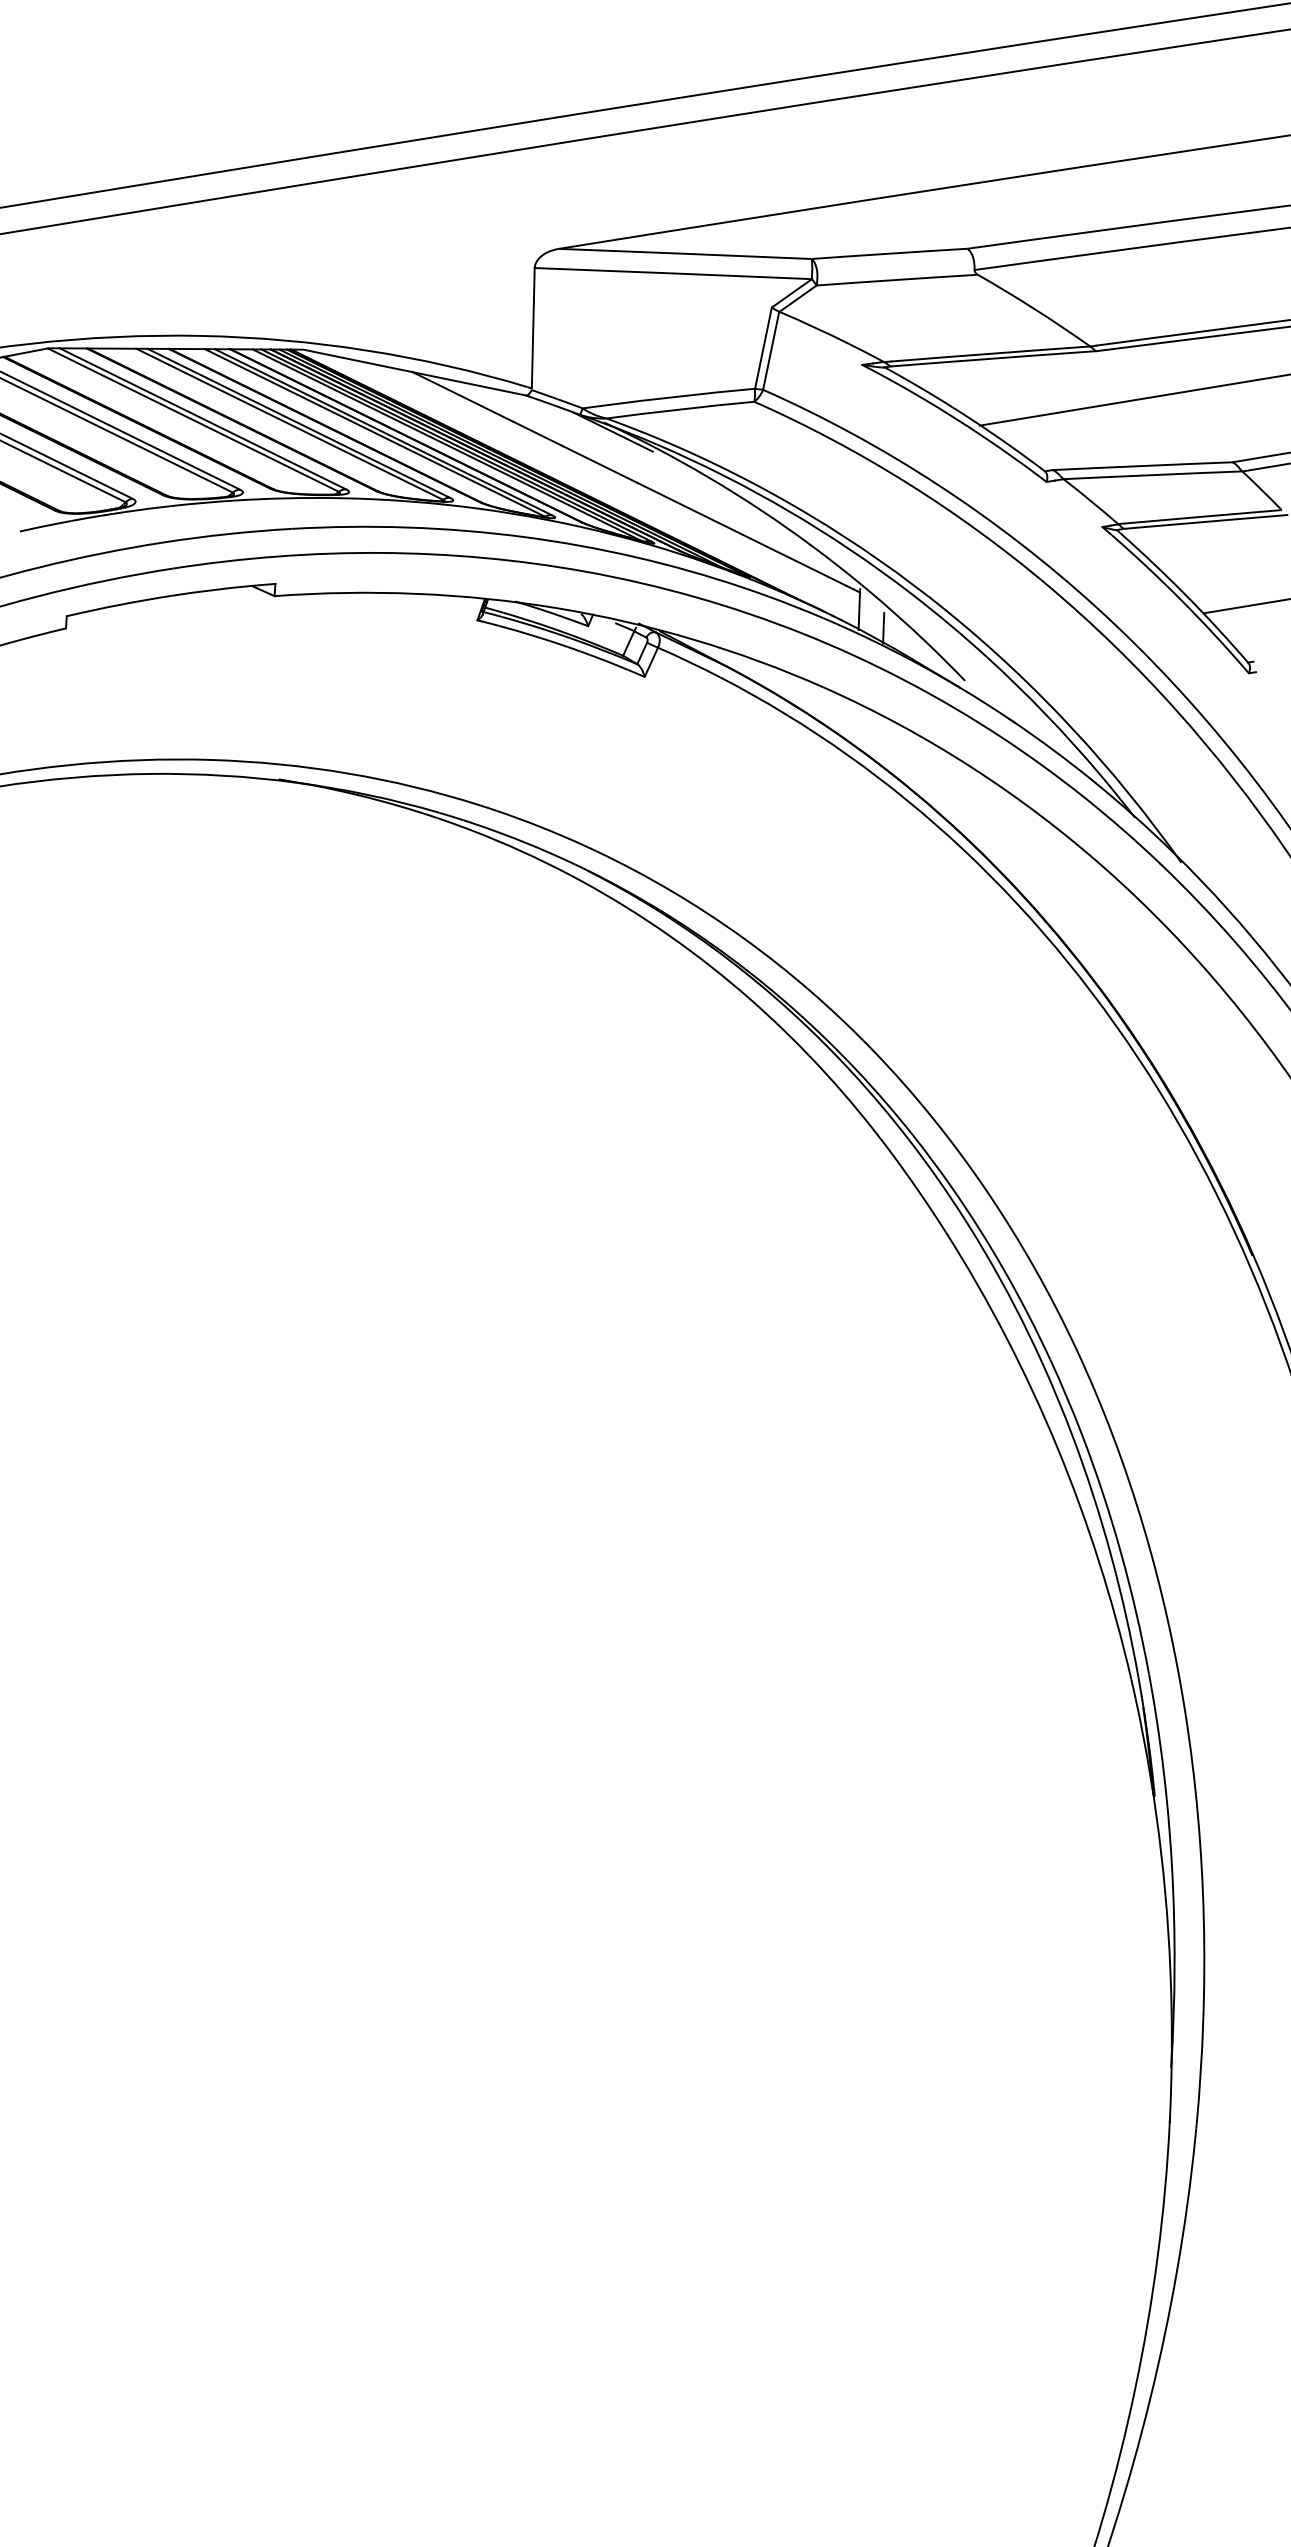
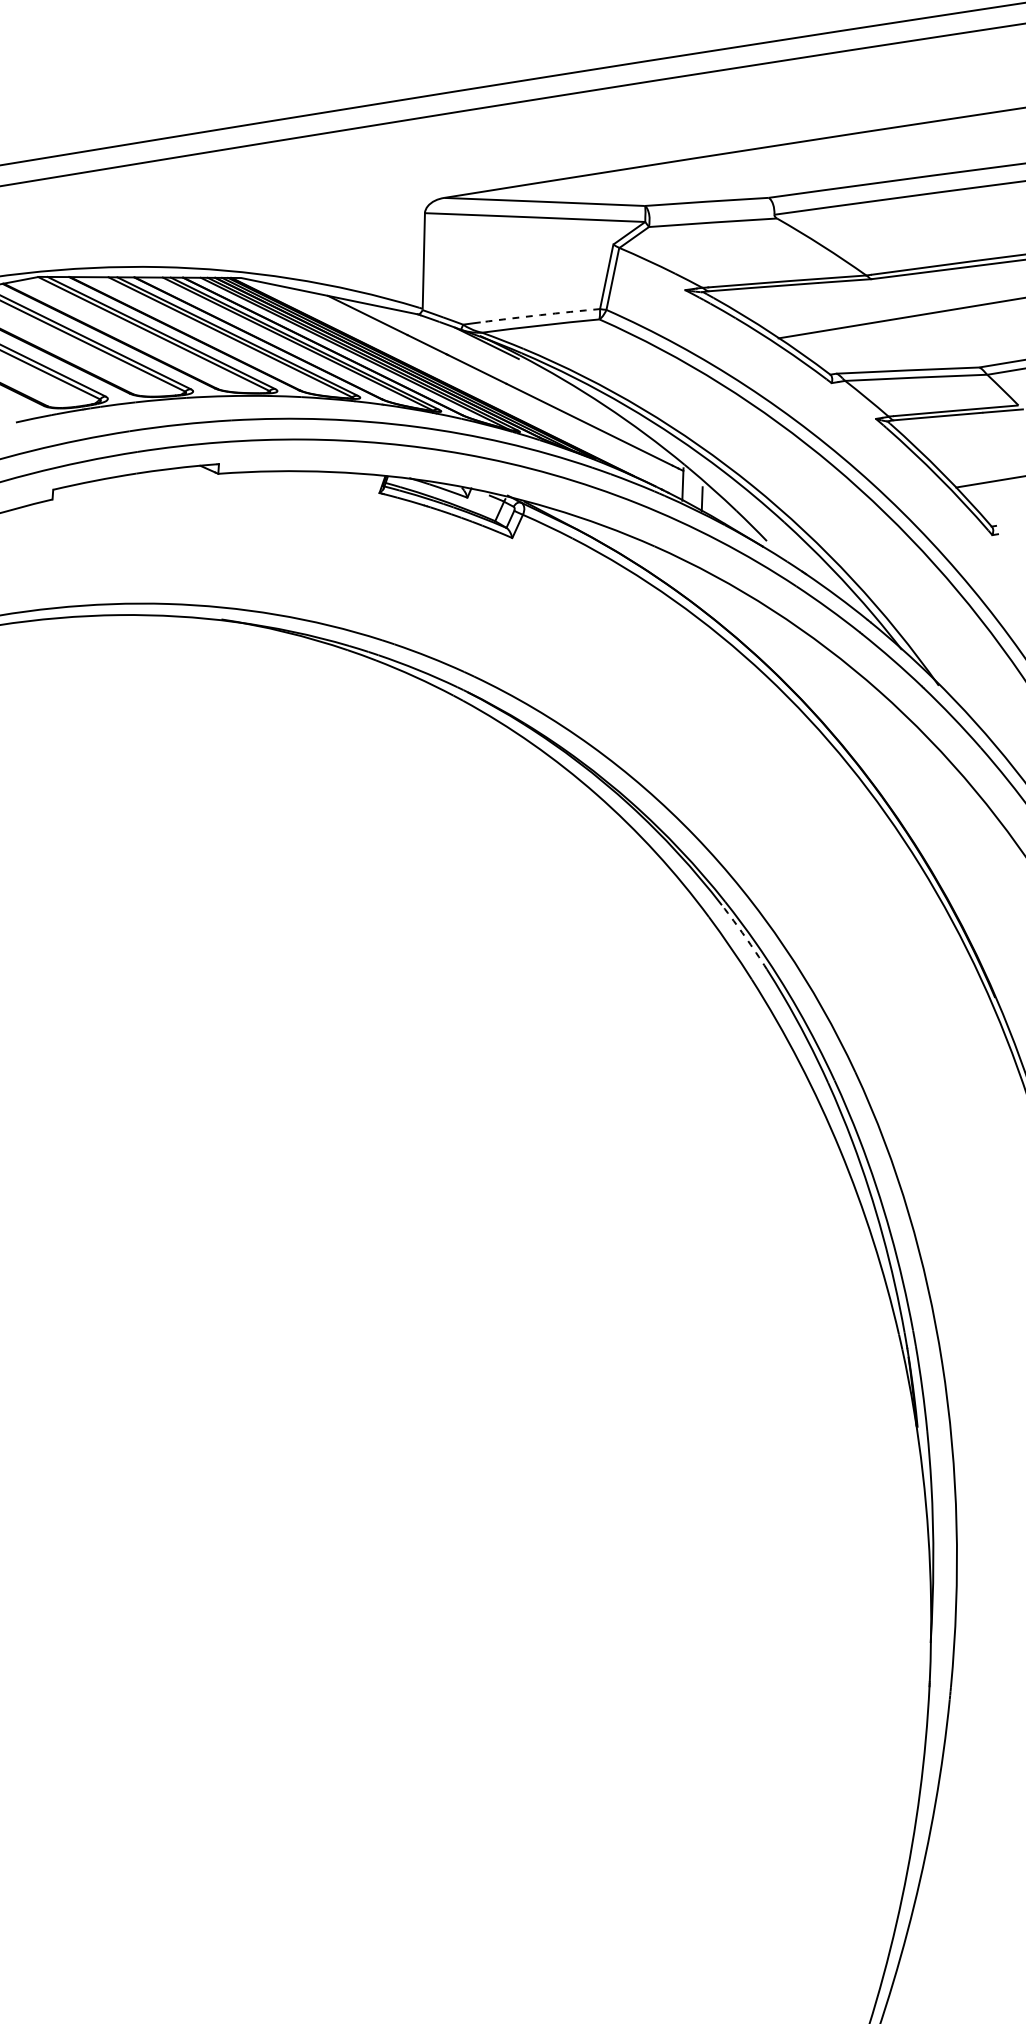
arc: (679, 396) -> (540, 315), solid -> dashed
arc: (937, 1178) -> (744, 936), solid -> dashed

